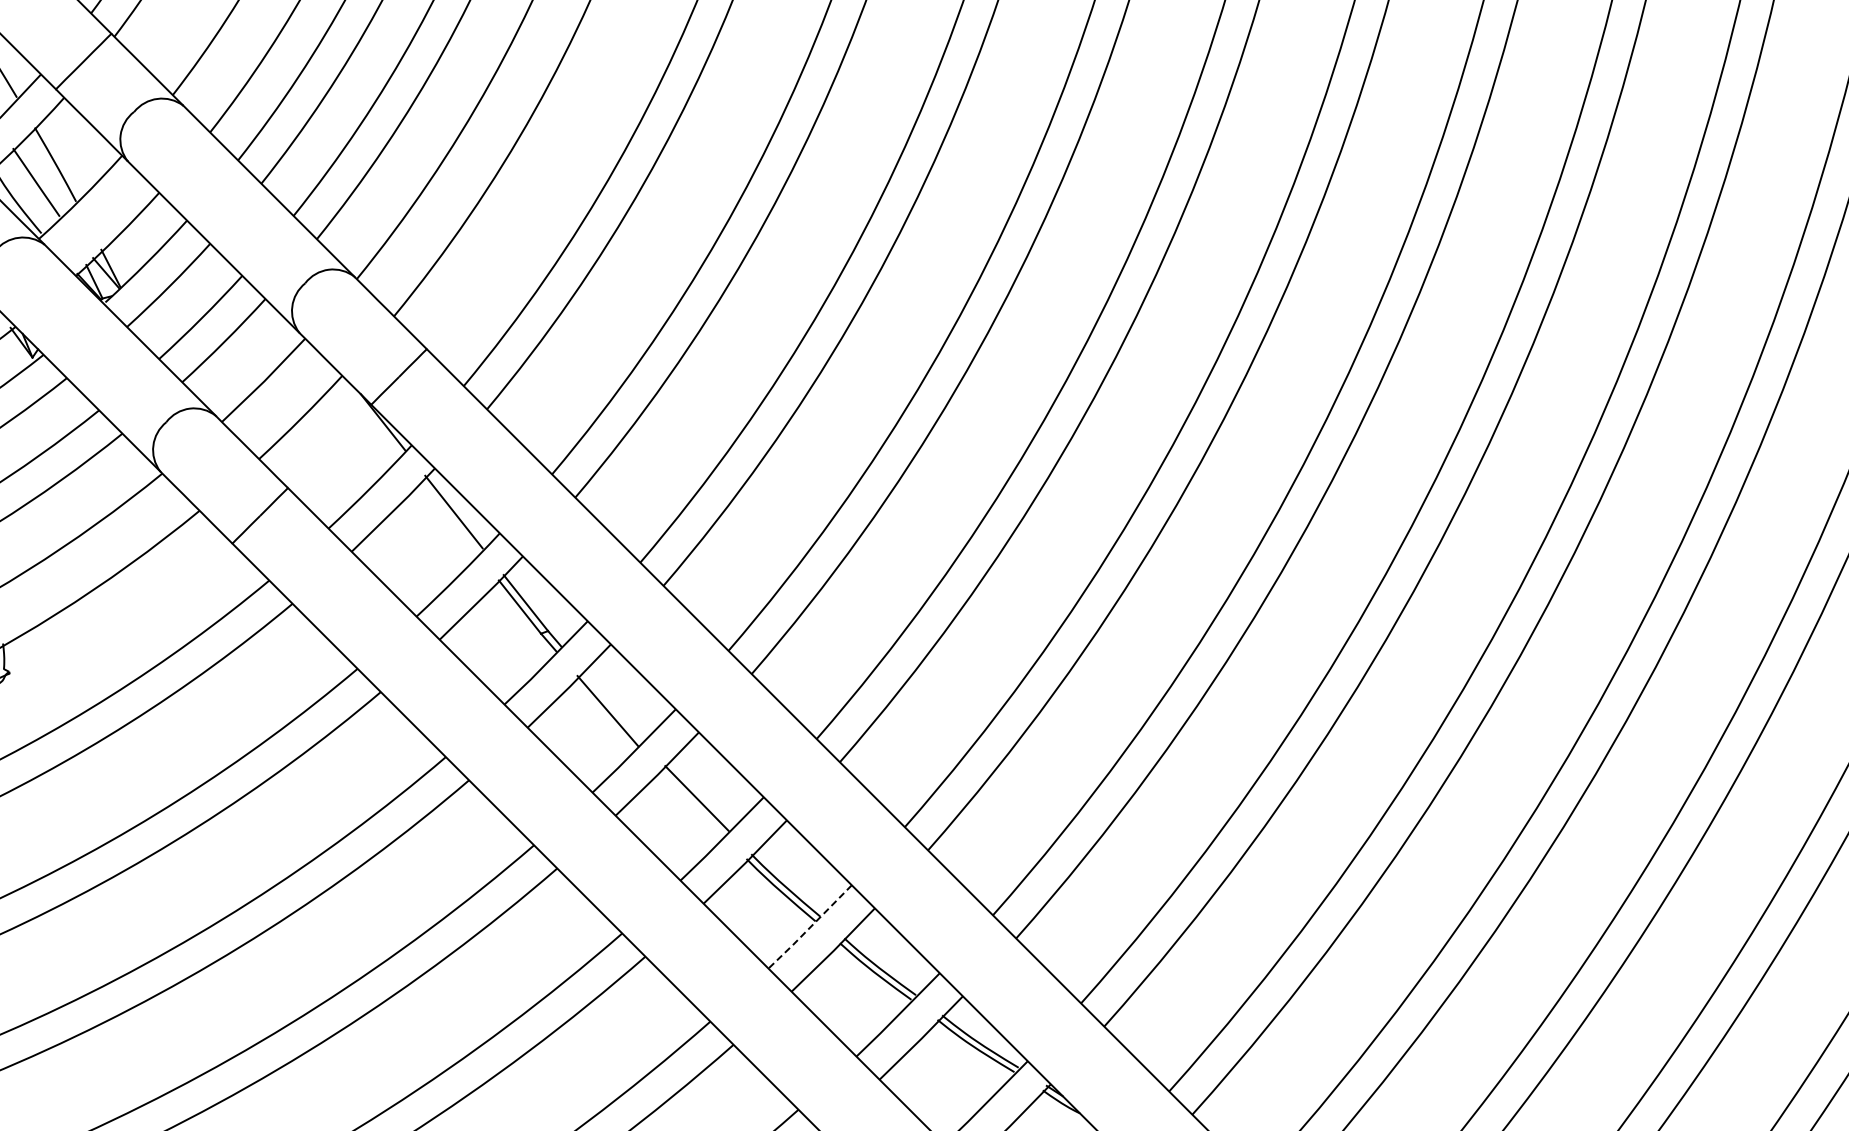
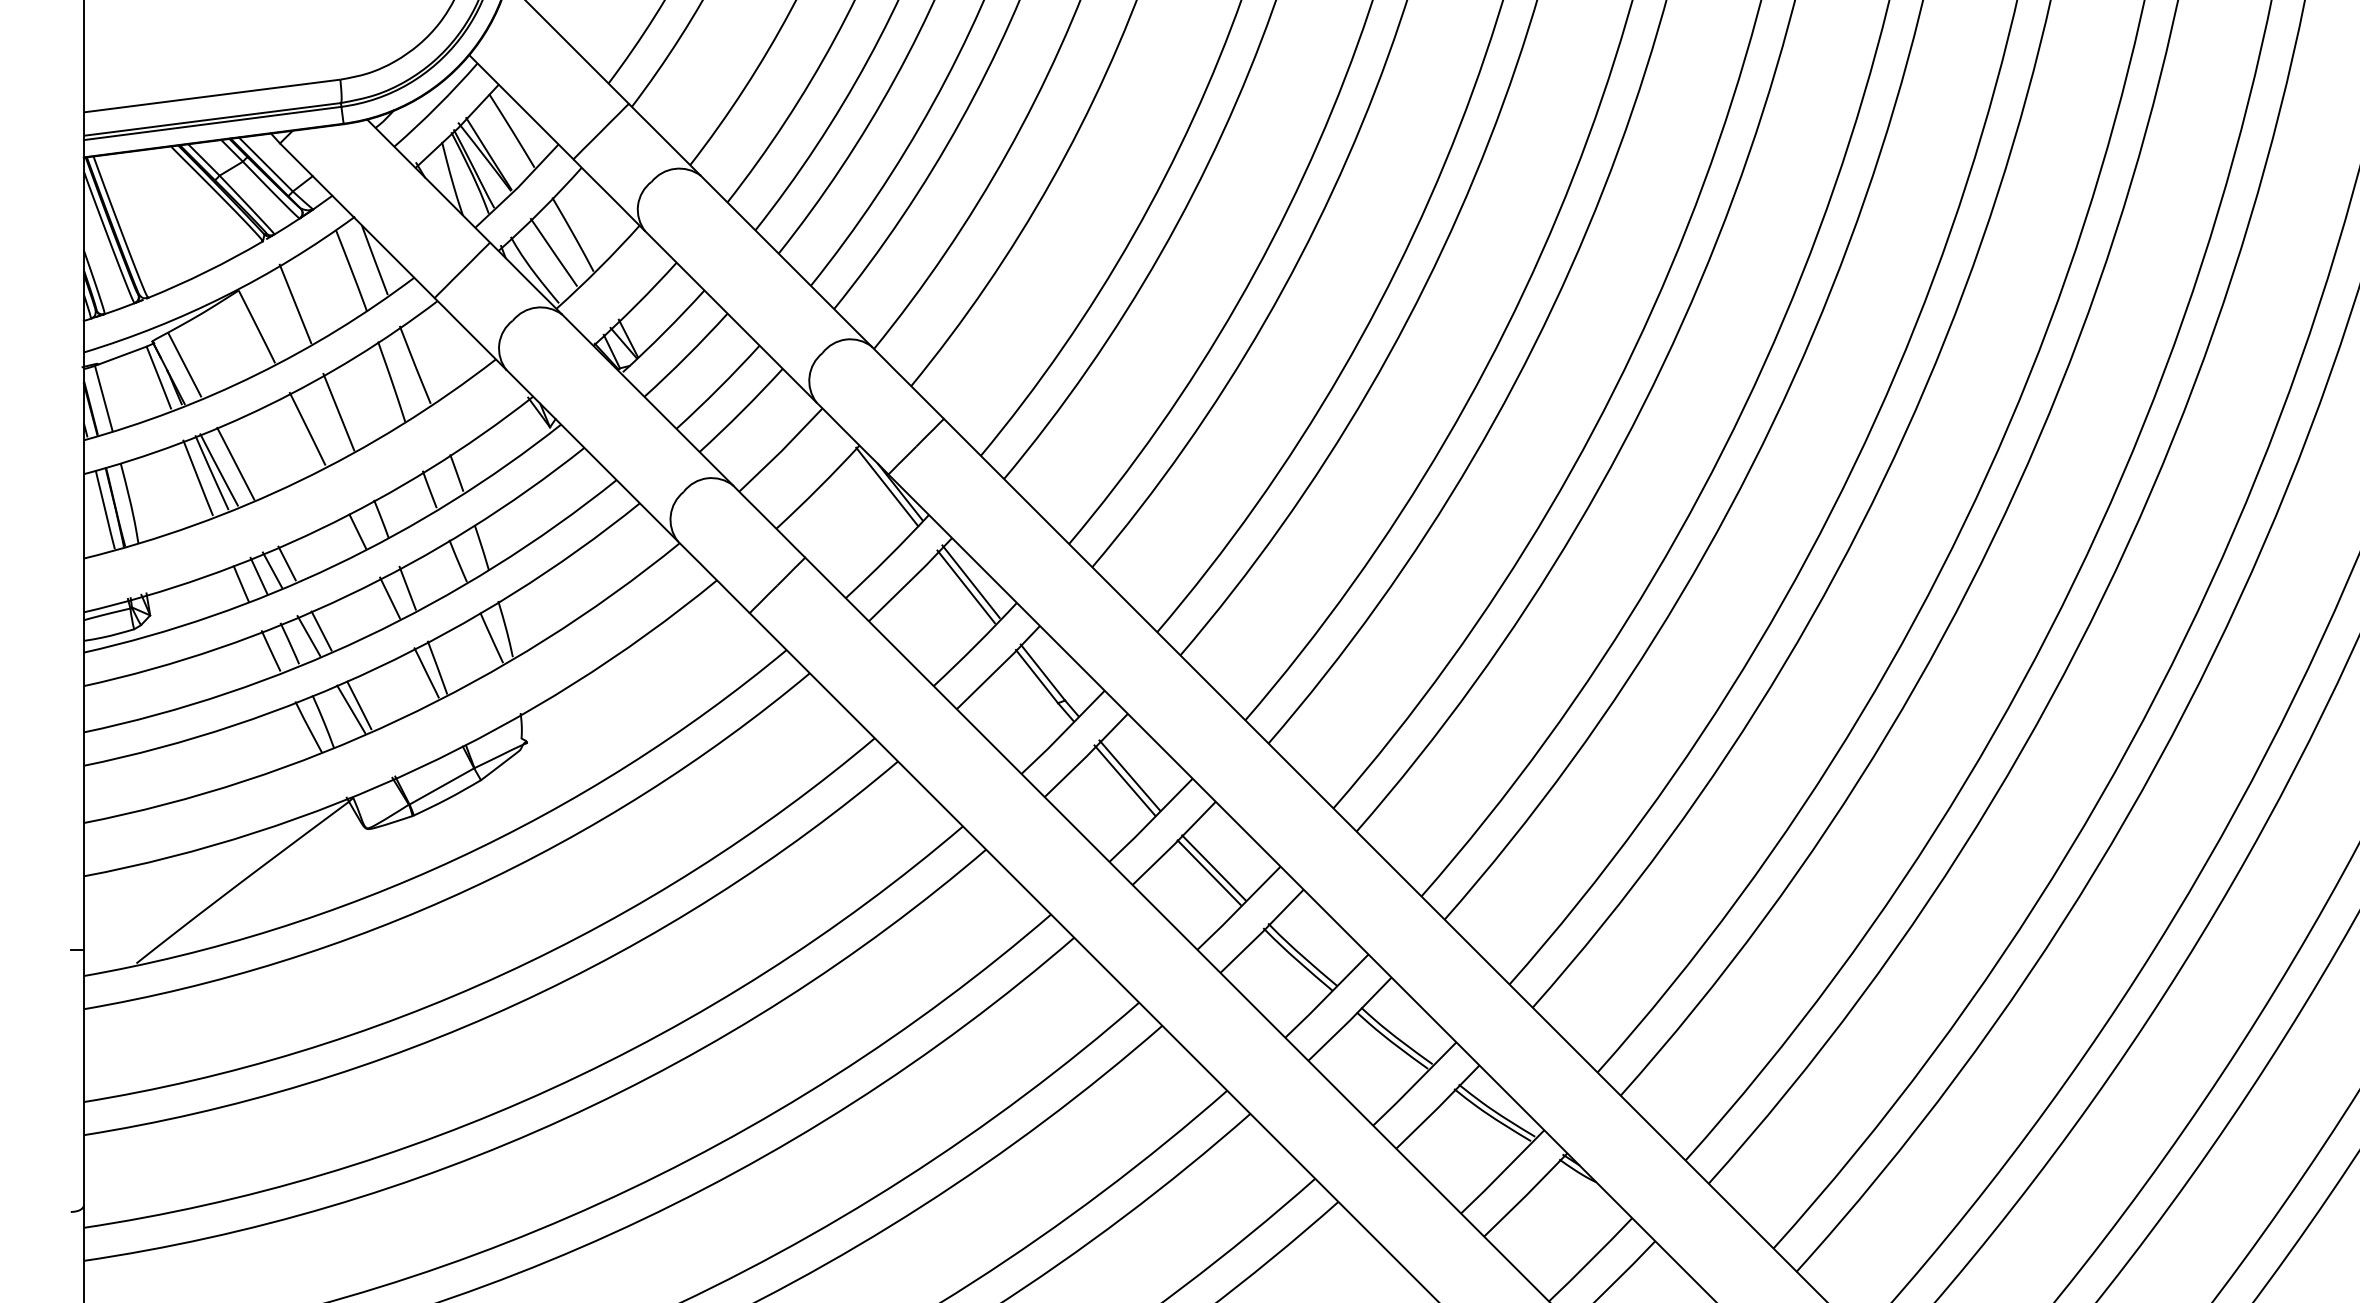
line: (370, 416) -> (887, 486), added
line: (448, 516) -> (965, 586), added
line: (612, 706) -> (1129, 775), added
line: (691, 803) -> (1208, 872), added
line: (809, 928) -> (1326, 997), dashed -> solid

